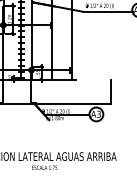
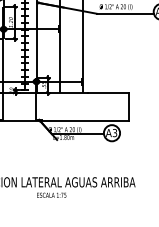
line: (93, 80) -> (108, 93), added

